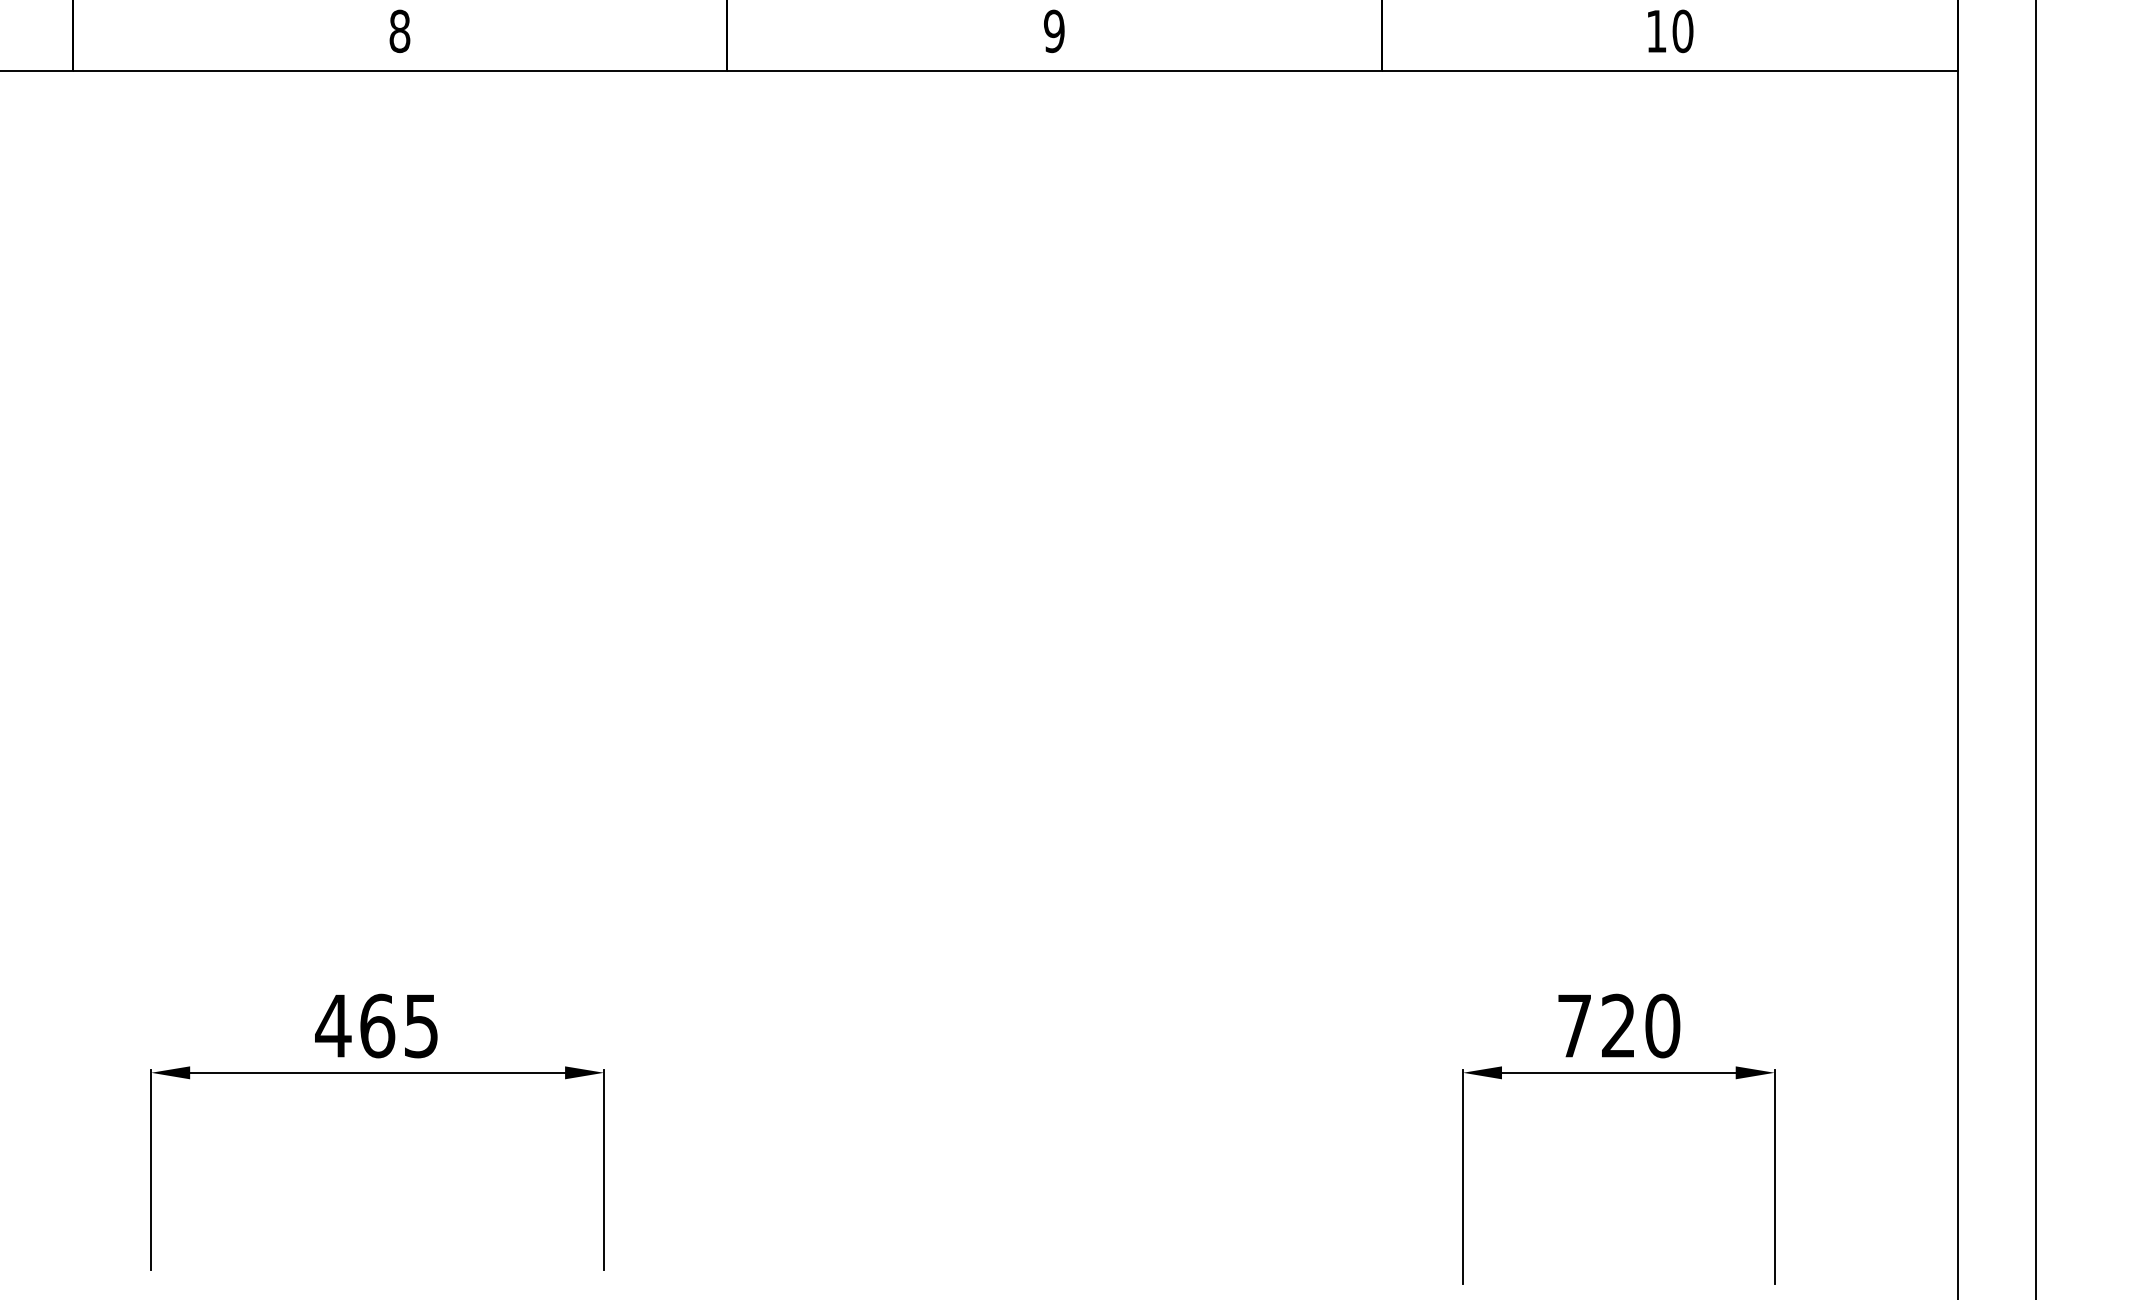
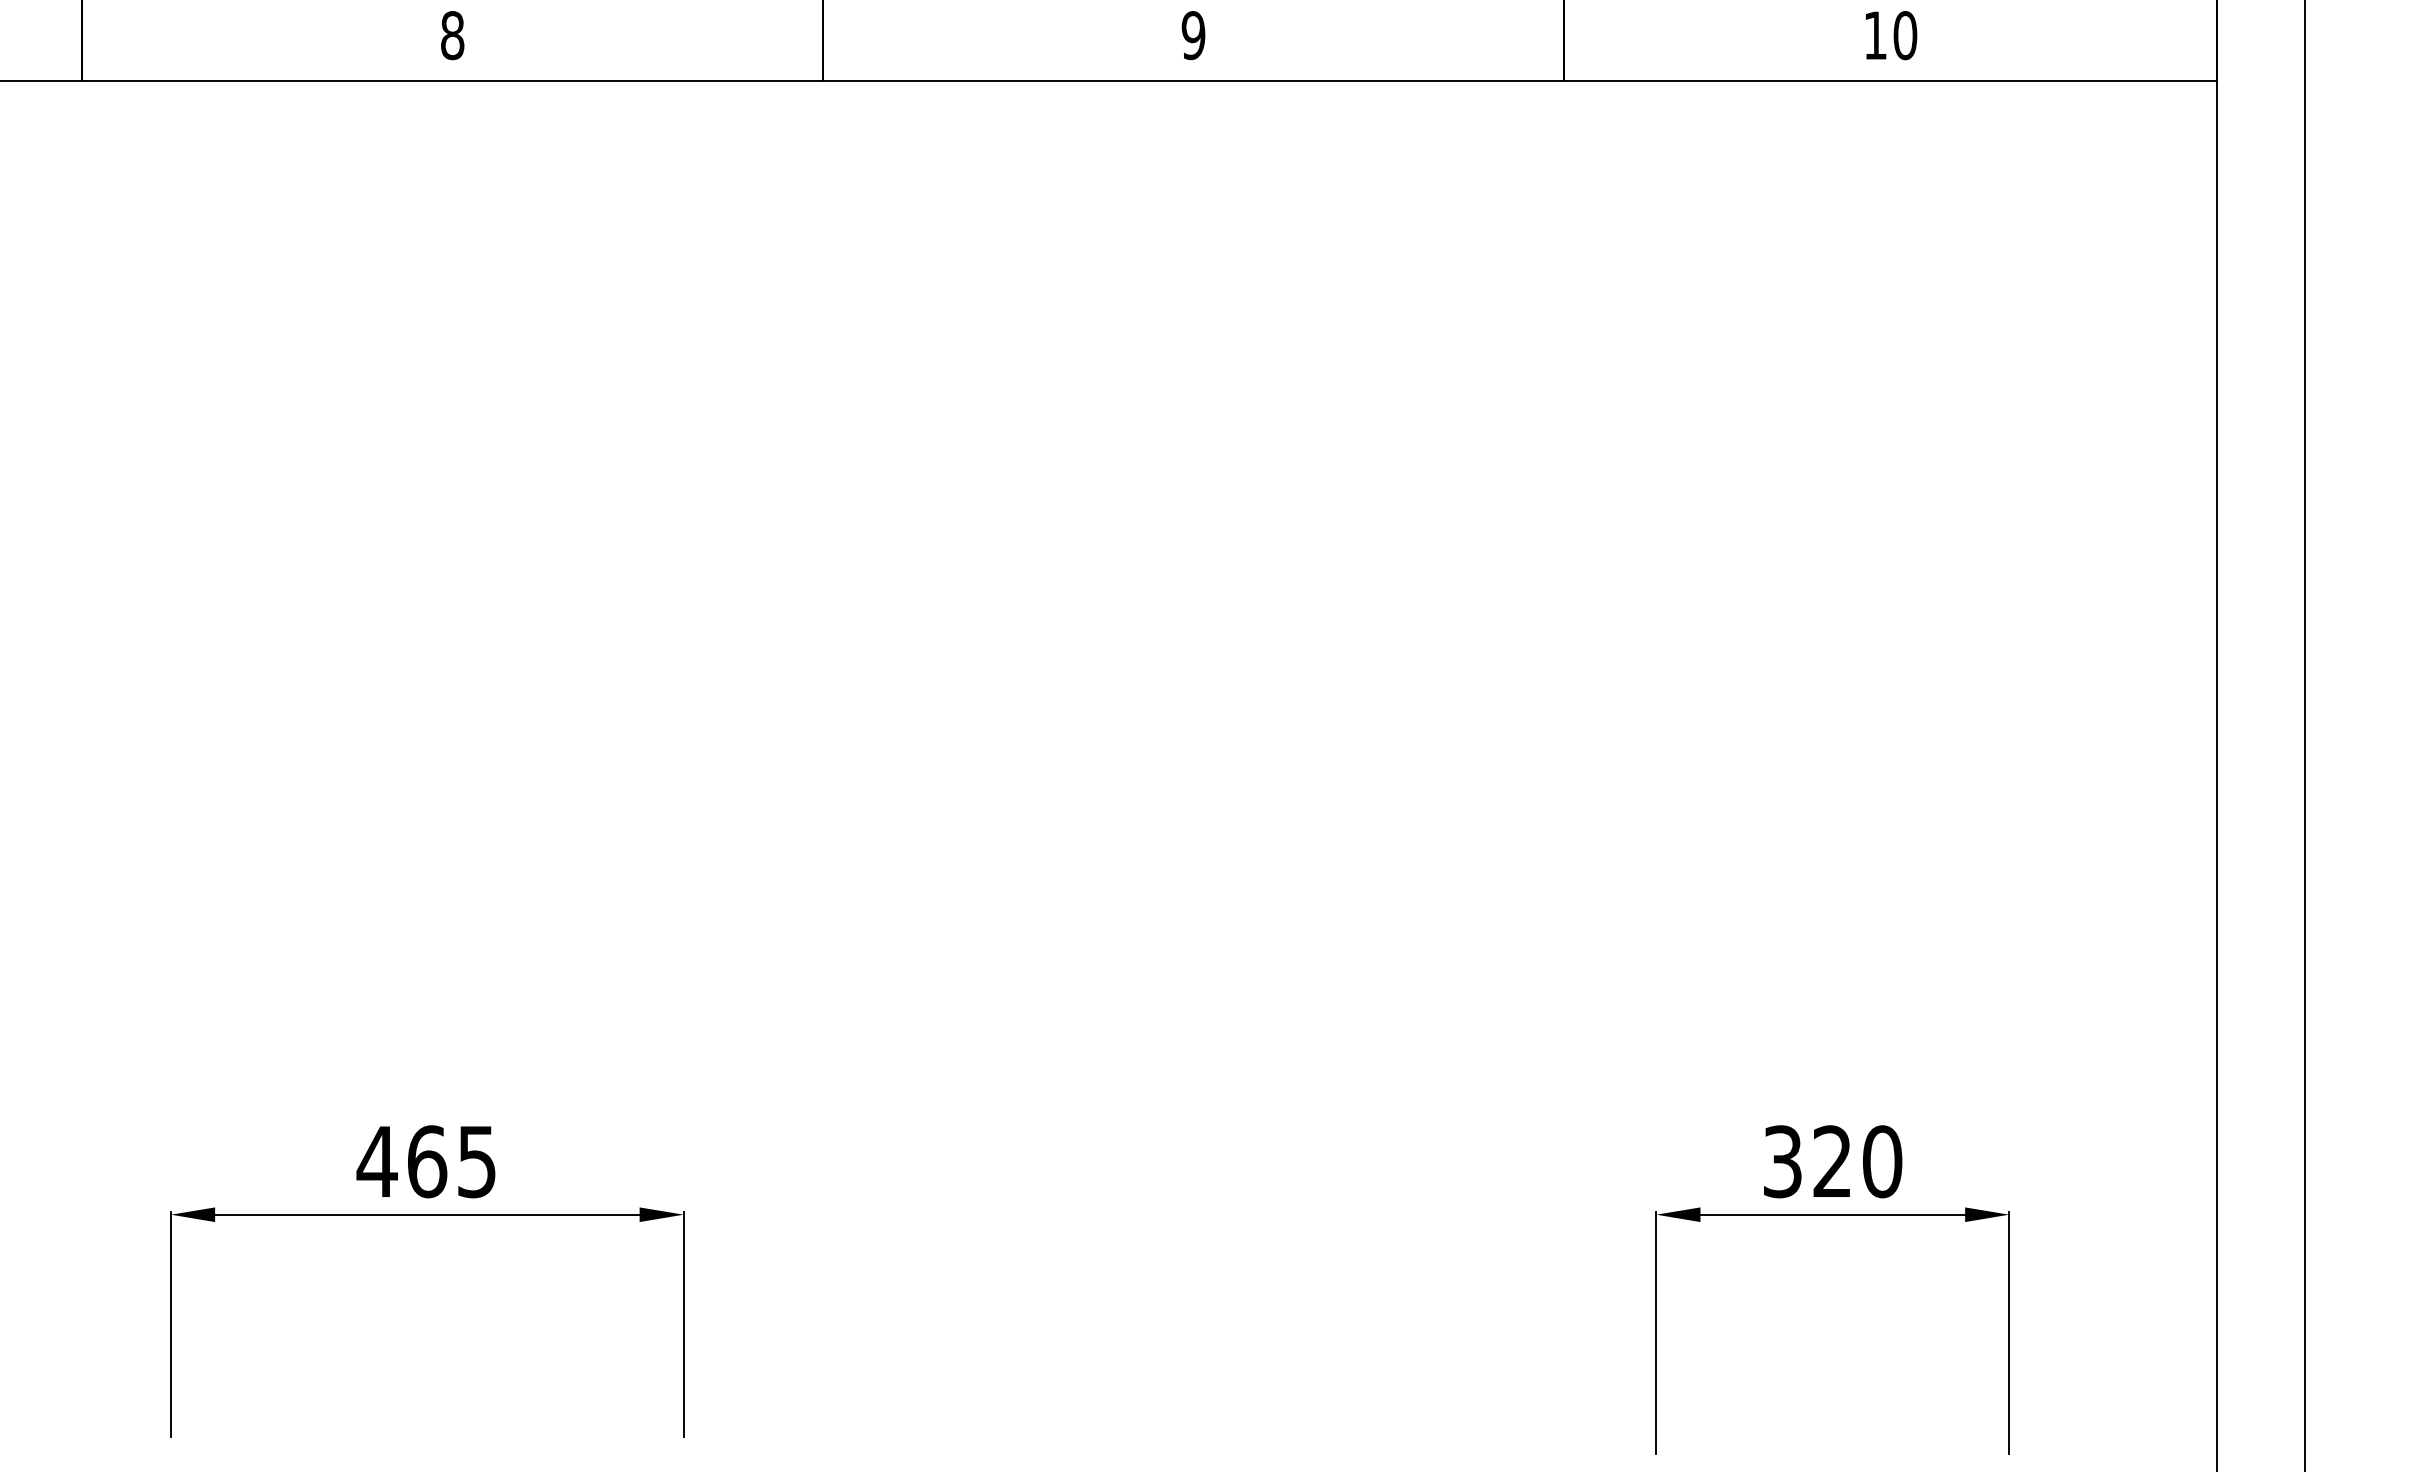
text: (1574, 1025) -> (1782, 1161), 720 -> 320

